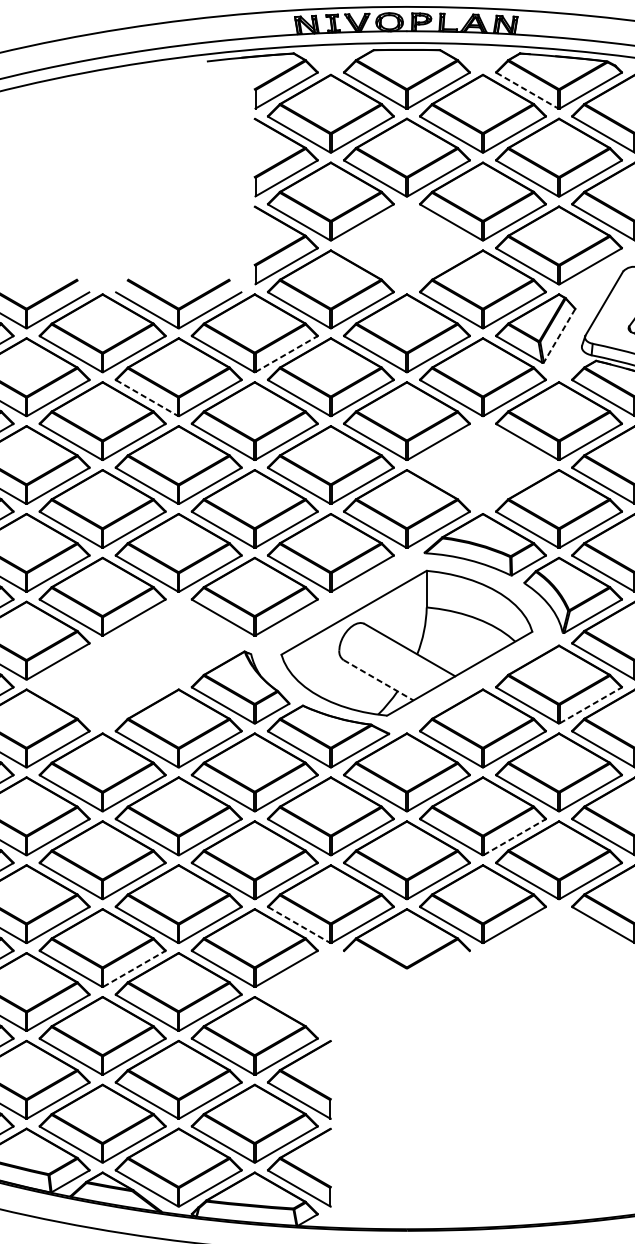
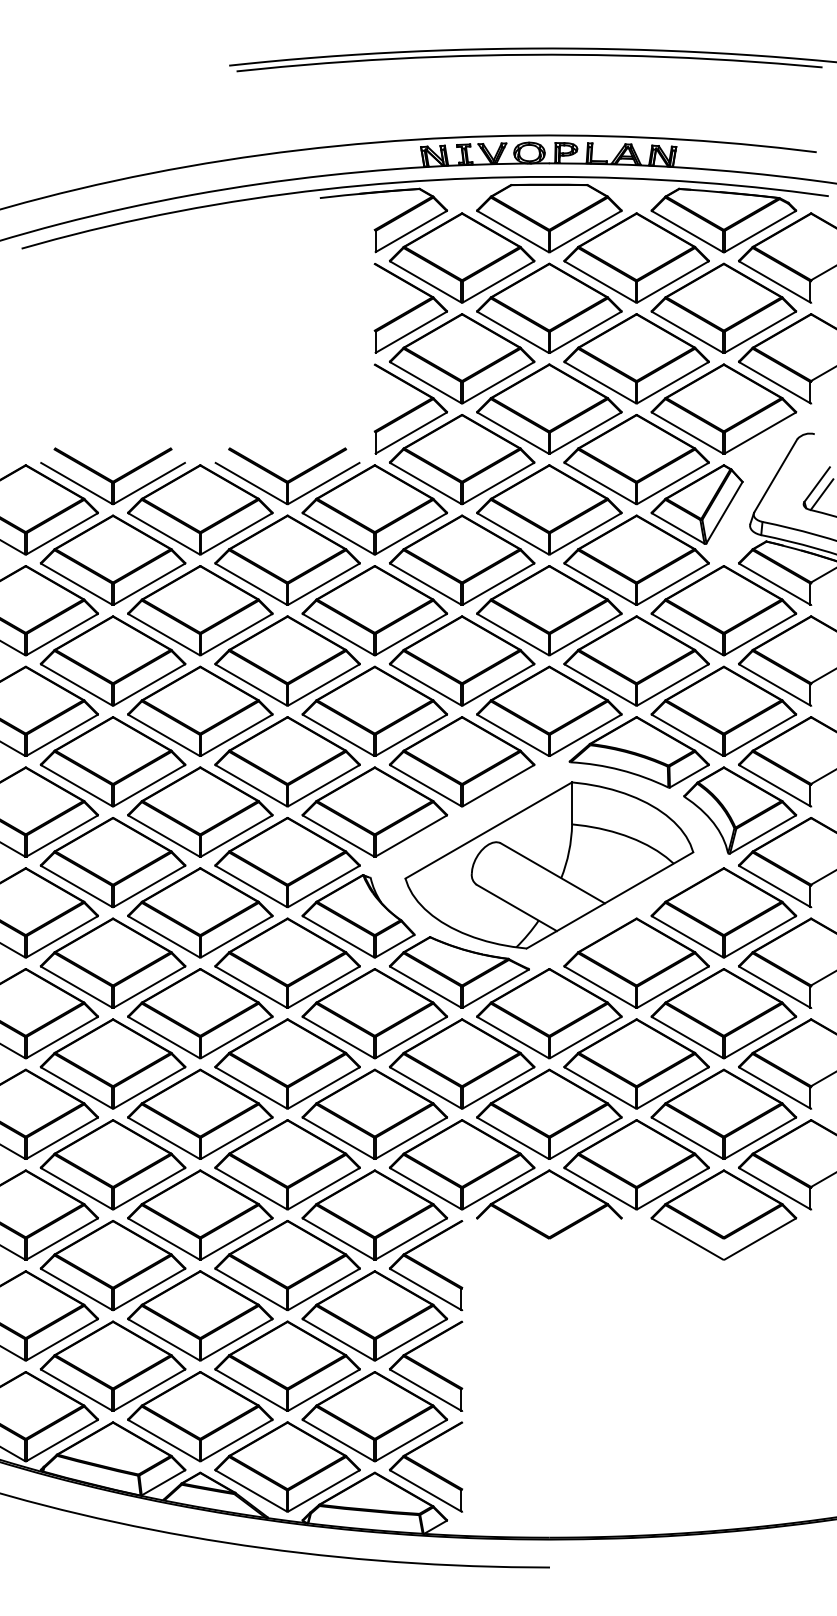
line: (527, 90) -> (687, 231), dashed -> solid
part: (407, 244) -> (549, 408), added
line: (559, 335) -> (724, 512), dashed -> solid
line: (286, 353) -> (411, 533), dashed -> solid
line: (147, 398) -> (251, 584), dashed -> solid
part: (482, 464) -> (636, 660), added
part: (140, 662) -> (243, 887), added
line: (379, 680) -> (517, 908), dashed -> solid
line: (590, 705) -> (760, 936), dashed -> solid
line: (515, 836) -> (673, 1087), dashed -> solid
line: (299, 924) -> (426, 1188), dashed -> solid
part: (558, 947) -> (723, 1214), added
line: (135, 968) -> (237, 1238), dashed -> solid
part: (299, 991) -> (426, 1265), added

